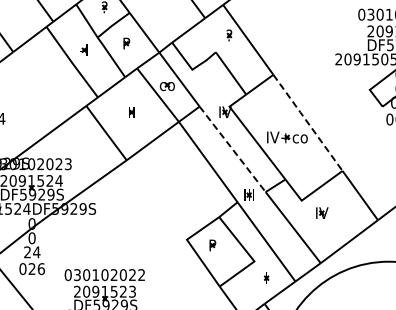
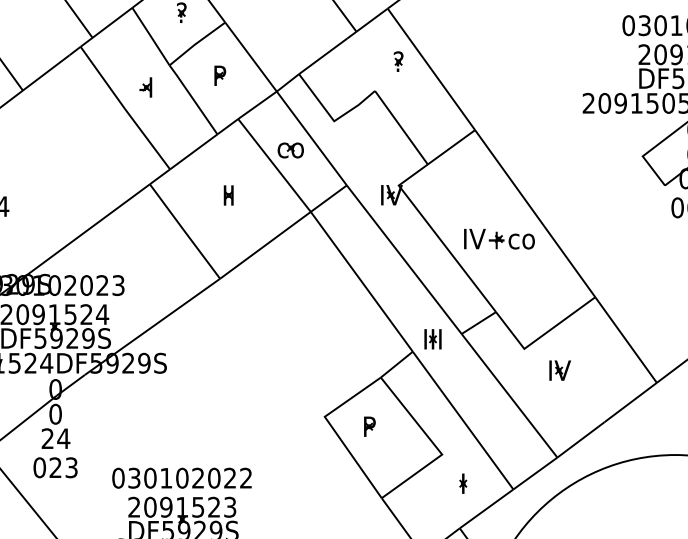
line: (308, 123) -> (536, 214), dashed -> solid
line: (232, 149) -> (403, 259), dashed -> solid
text: (40, 269) -> (70, 468), 026 -> 023

